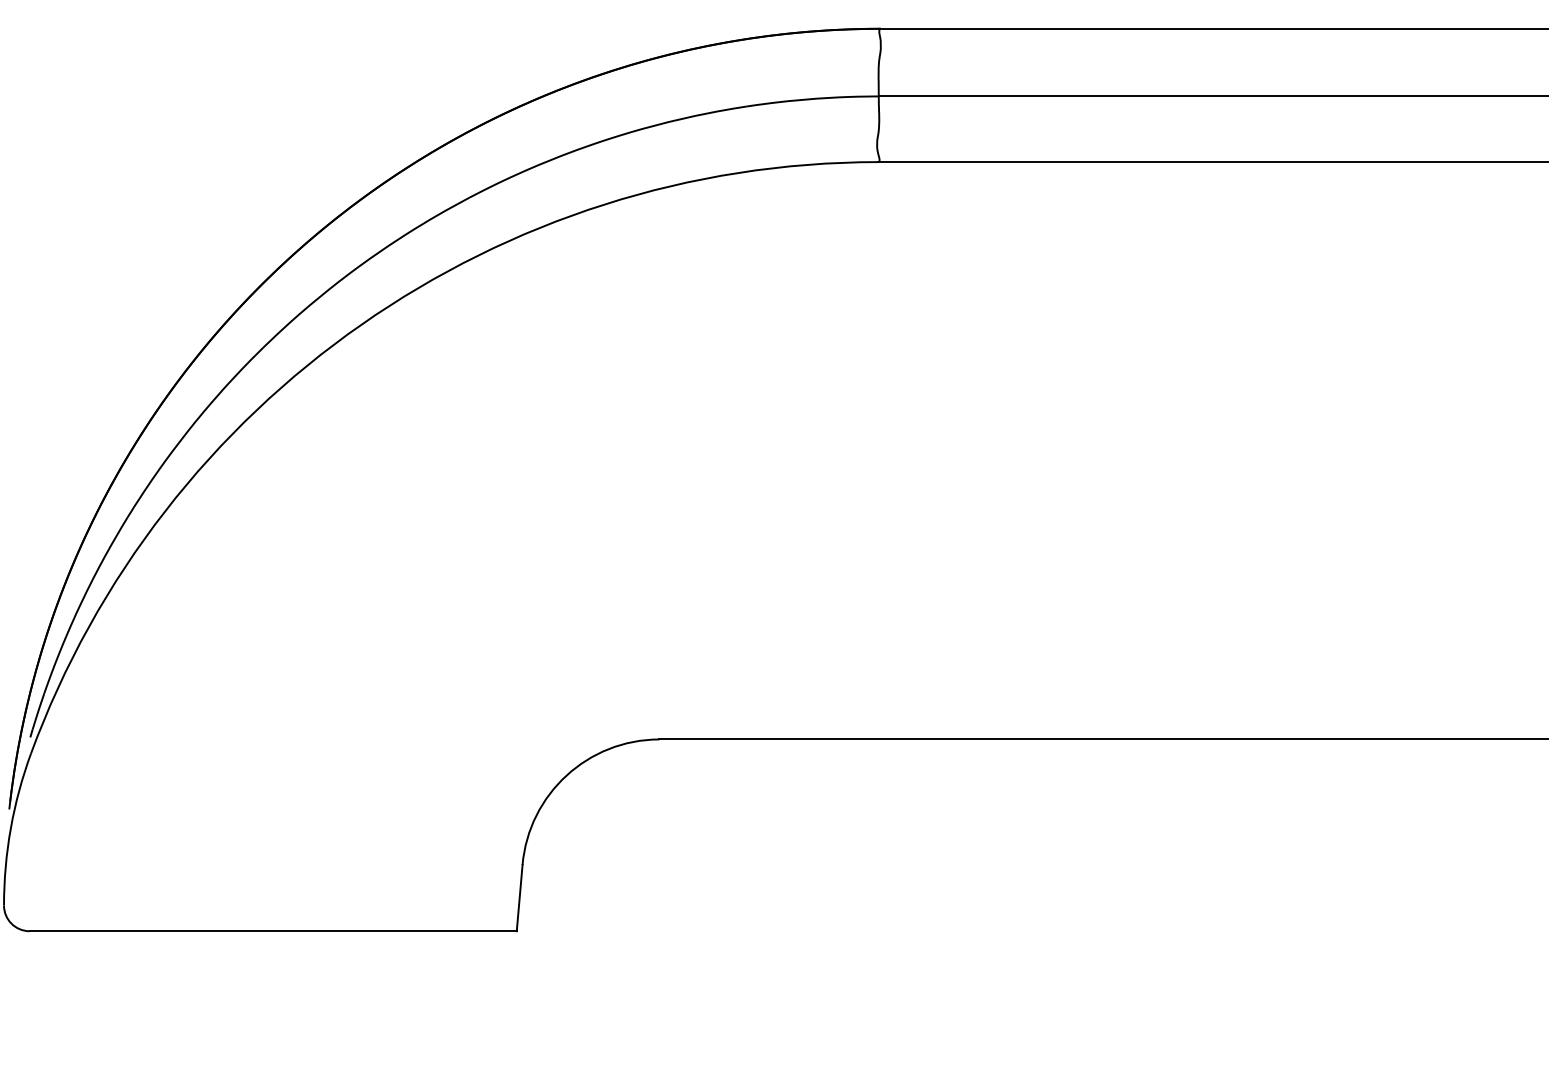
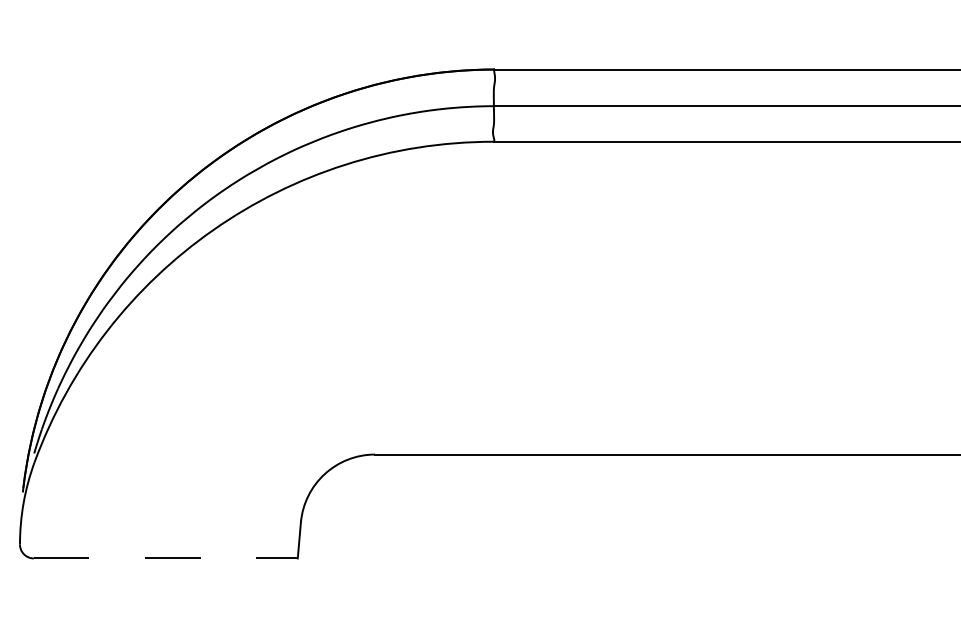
line: (272, 931) -> (165, 558), solid -> dashed

